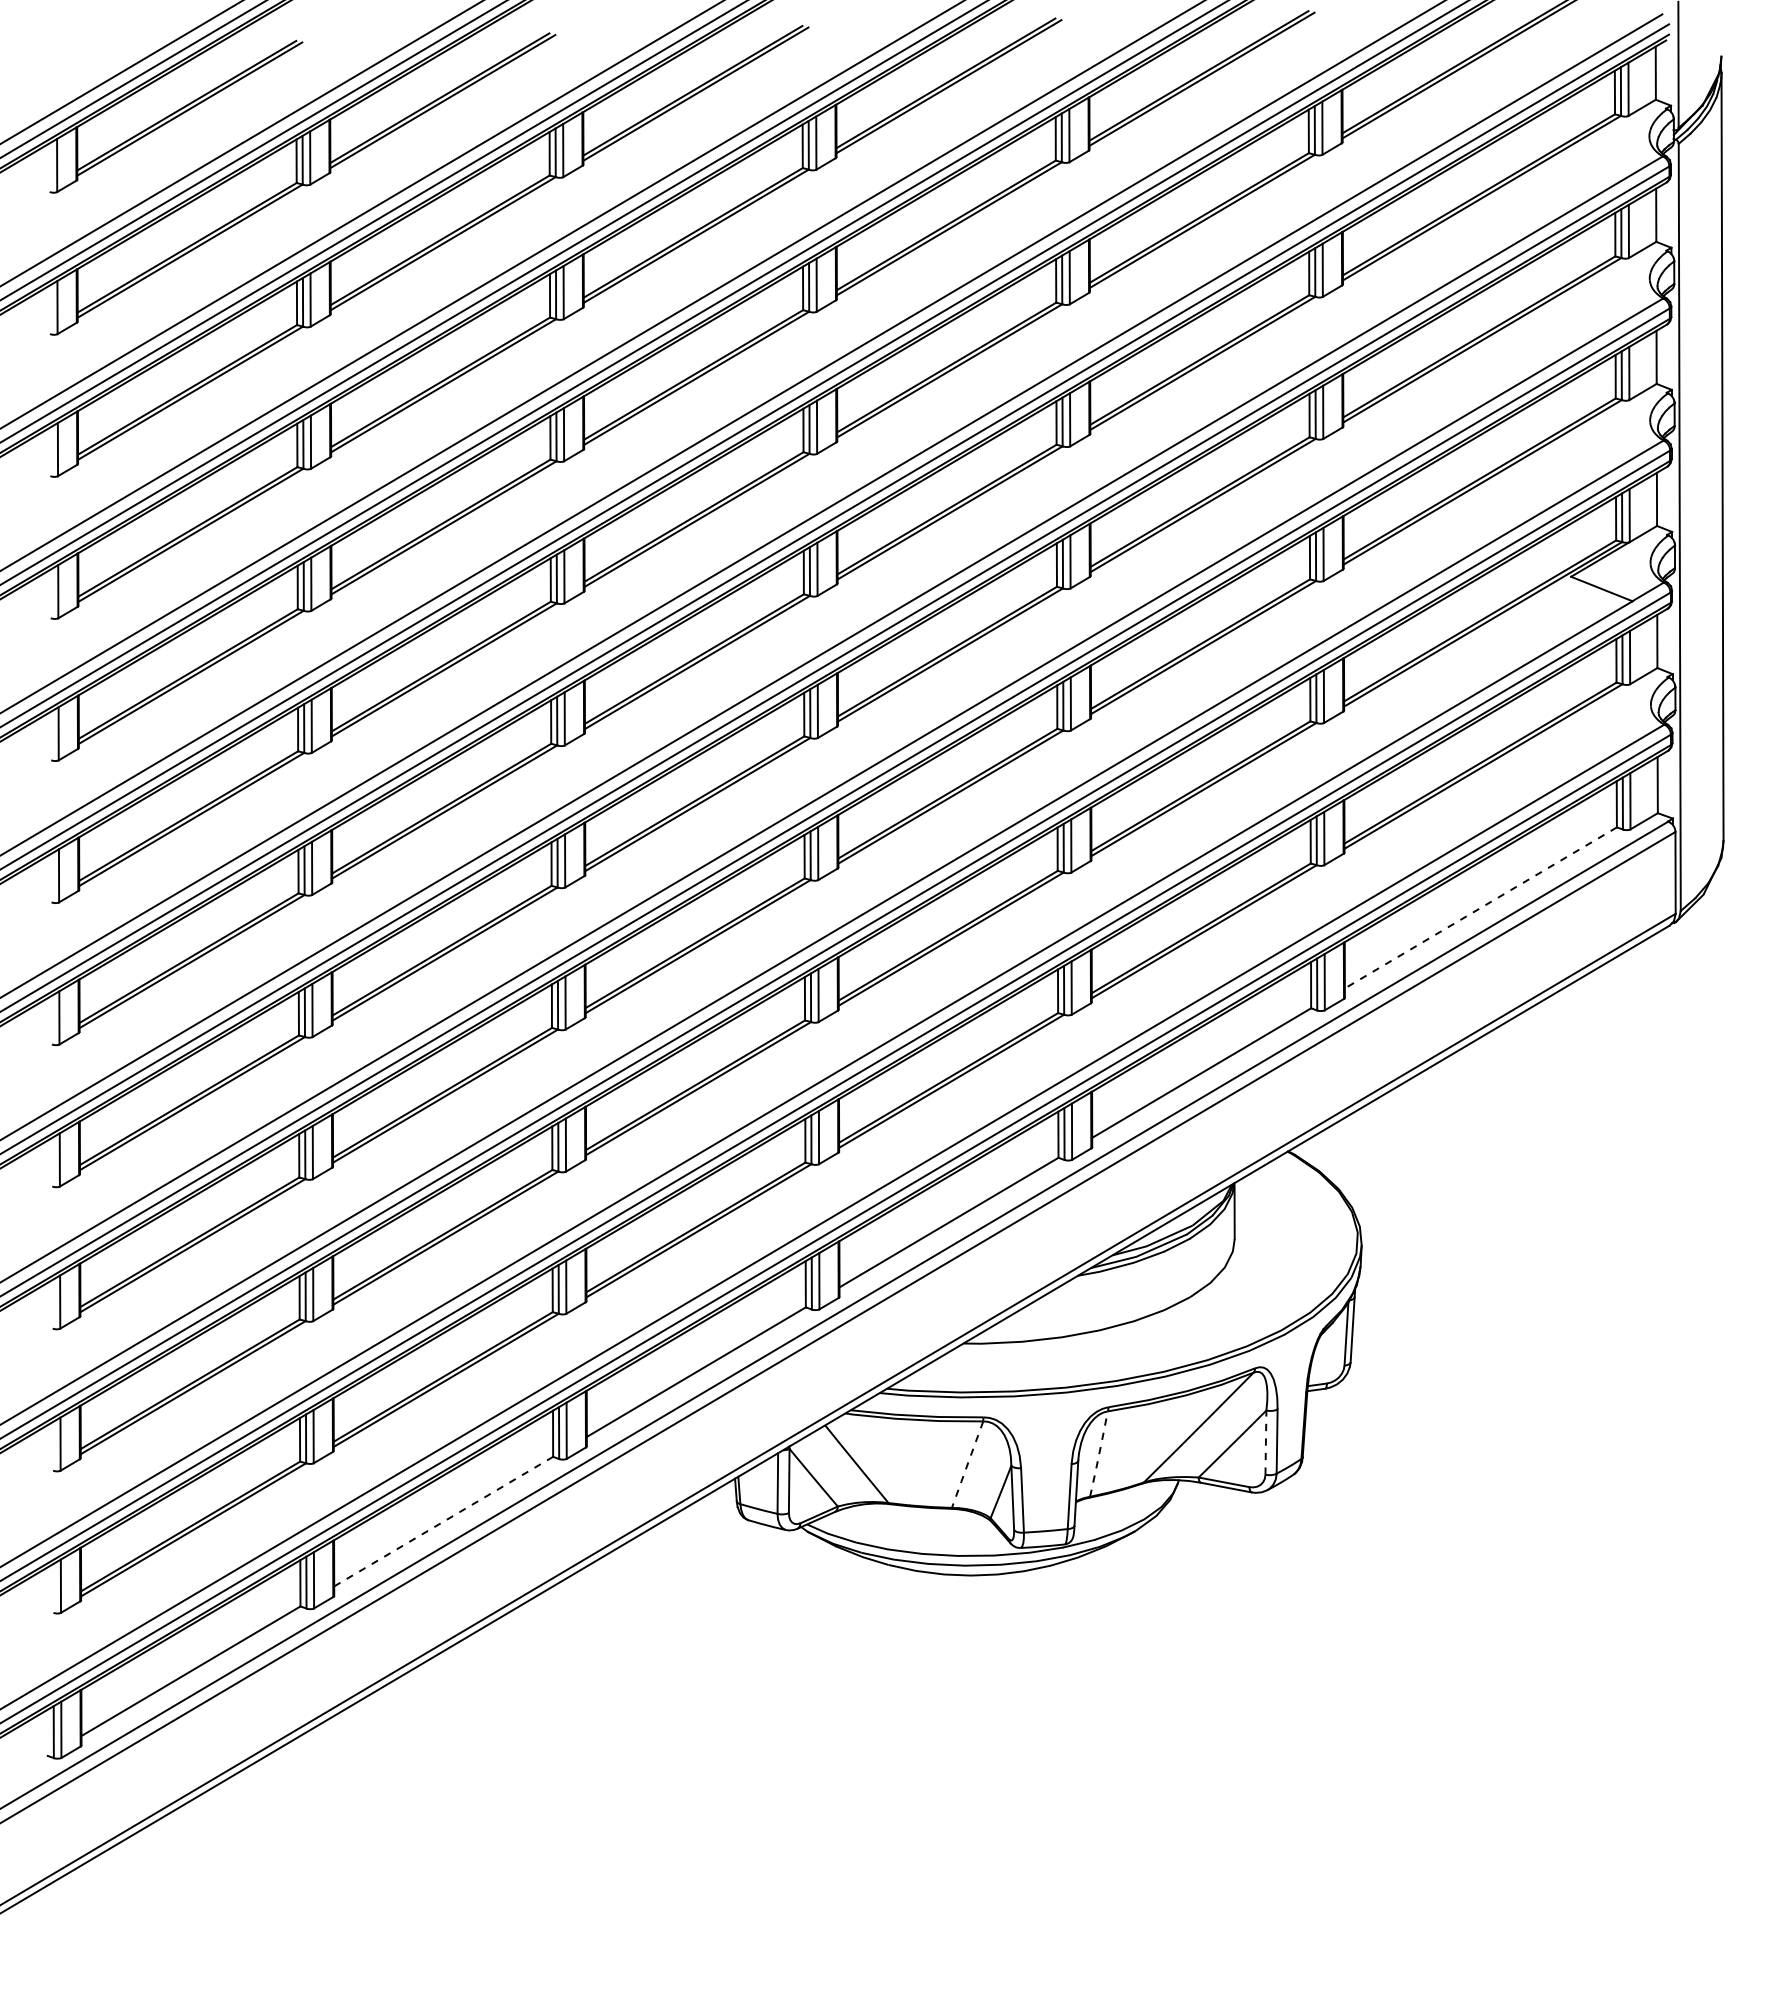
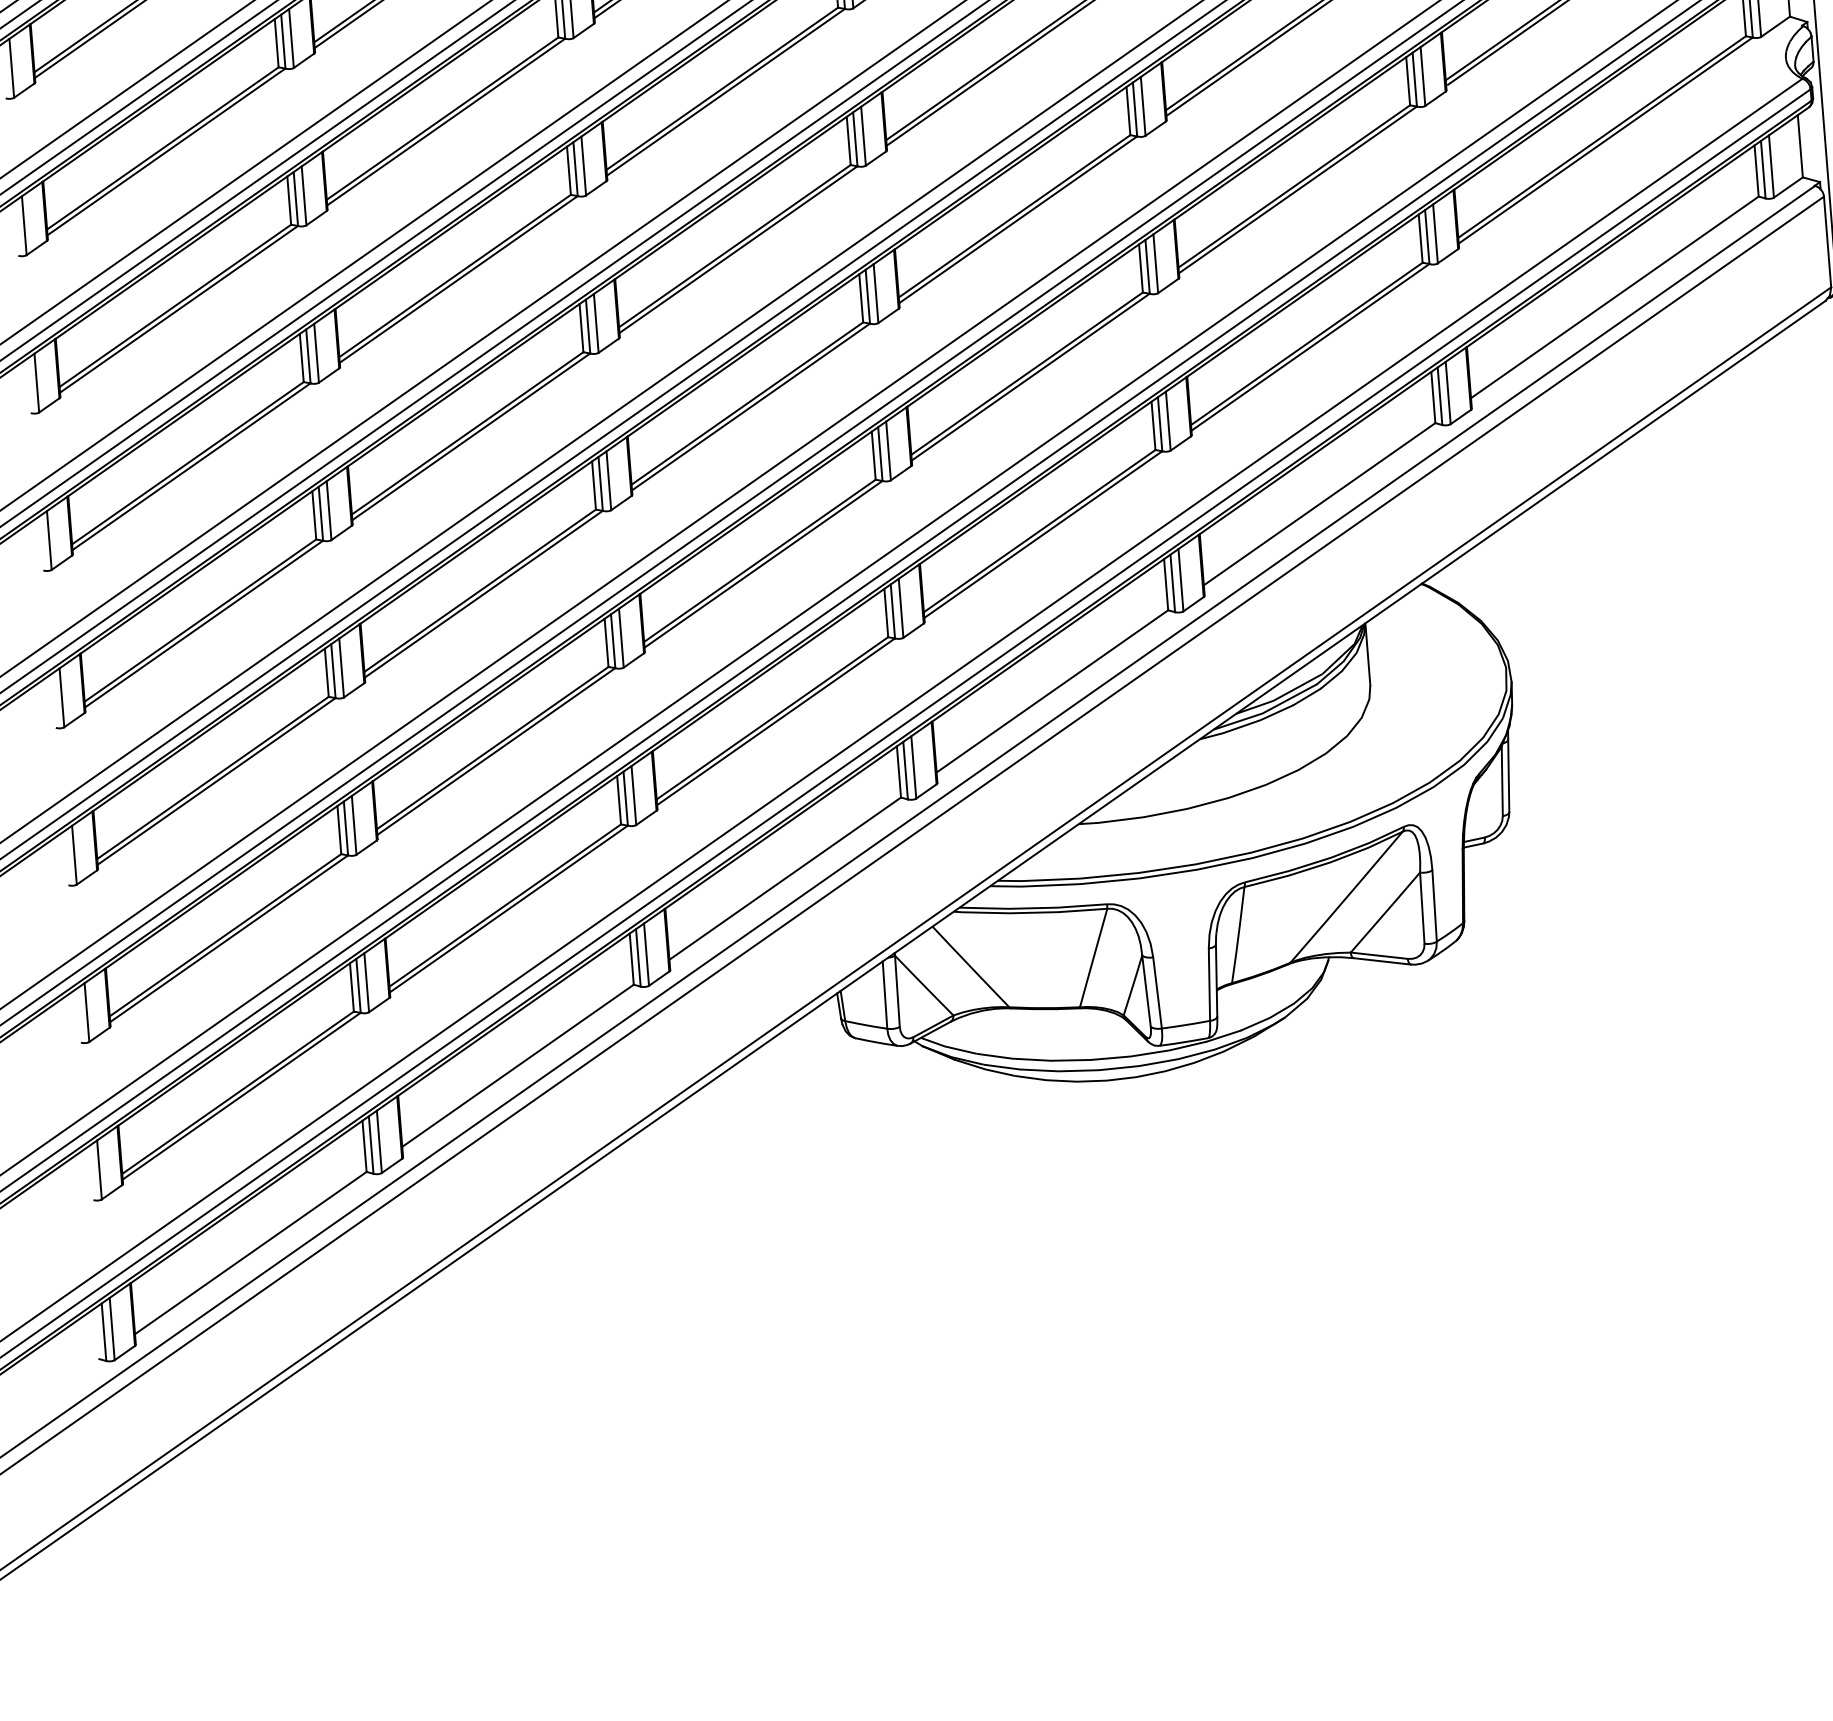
line: (1480, 908) -> (1614, 298), dashed -> solid
line: (1265, 1442) -> (1421, 908), dashed -> solid
line: (1099, 1454) -> (1238, 935), dashed -> solid
line: (967, 1465) -> (1093, 958), dashed -> solid
line: (444, 1521) -> (518, 1065), dashed -> solid

